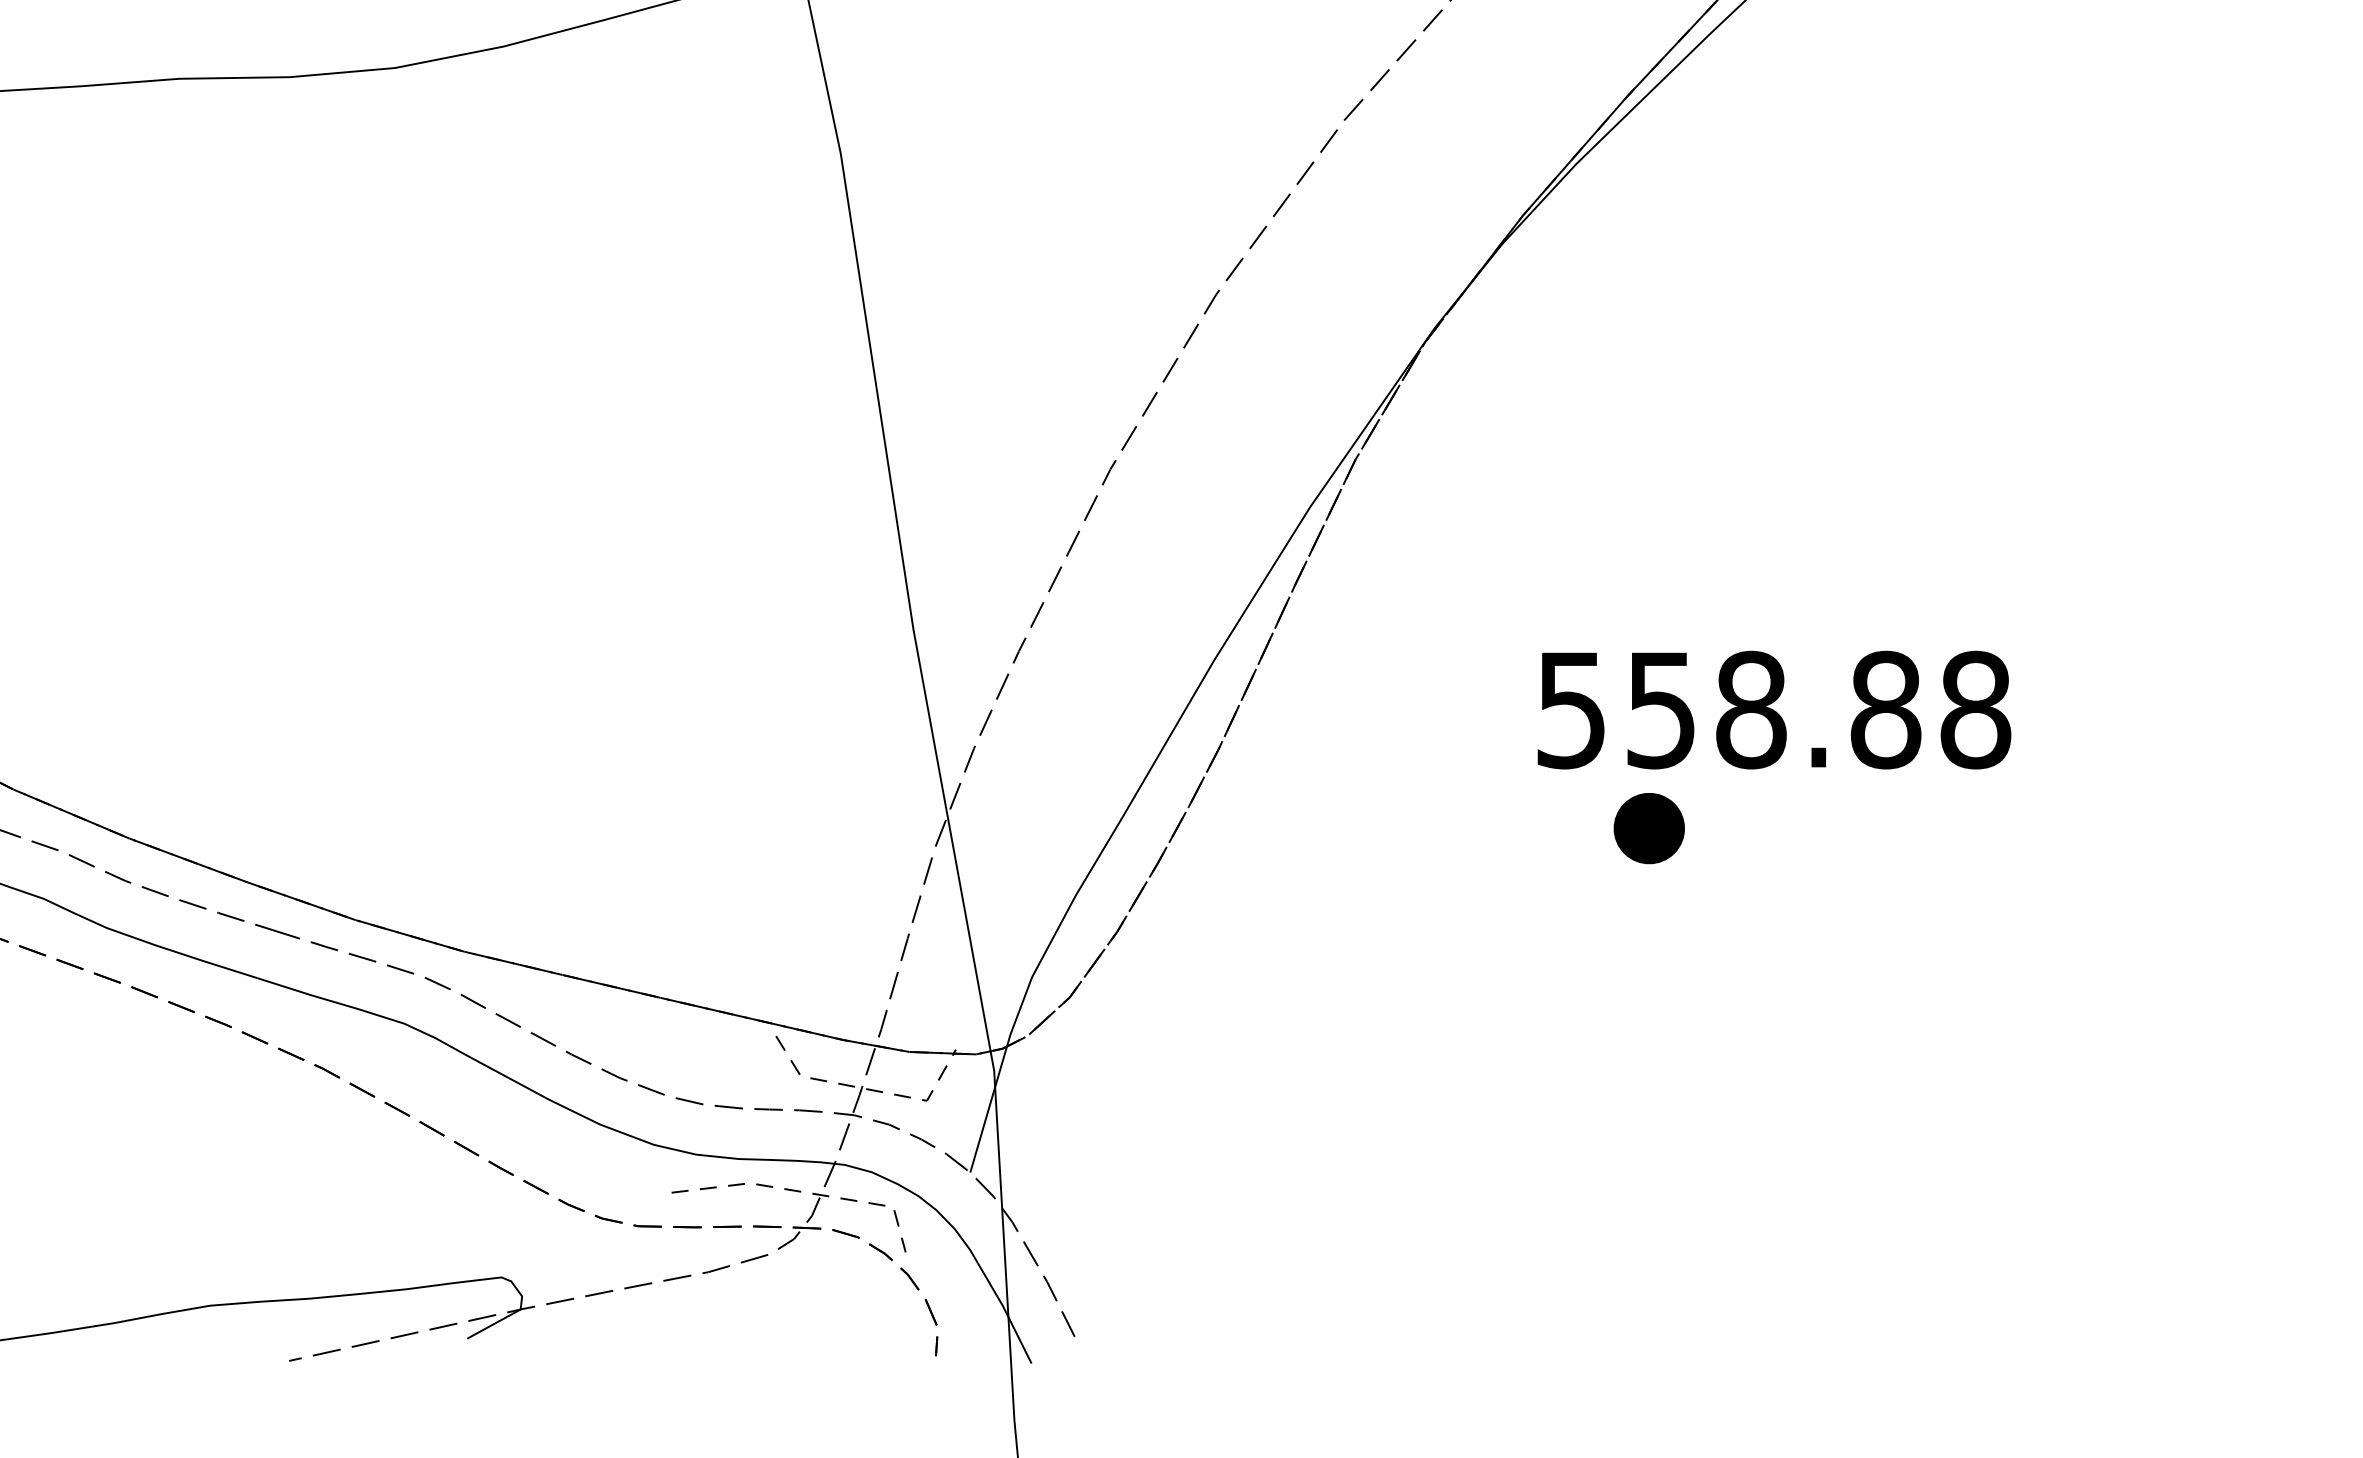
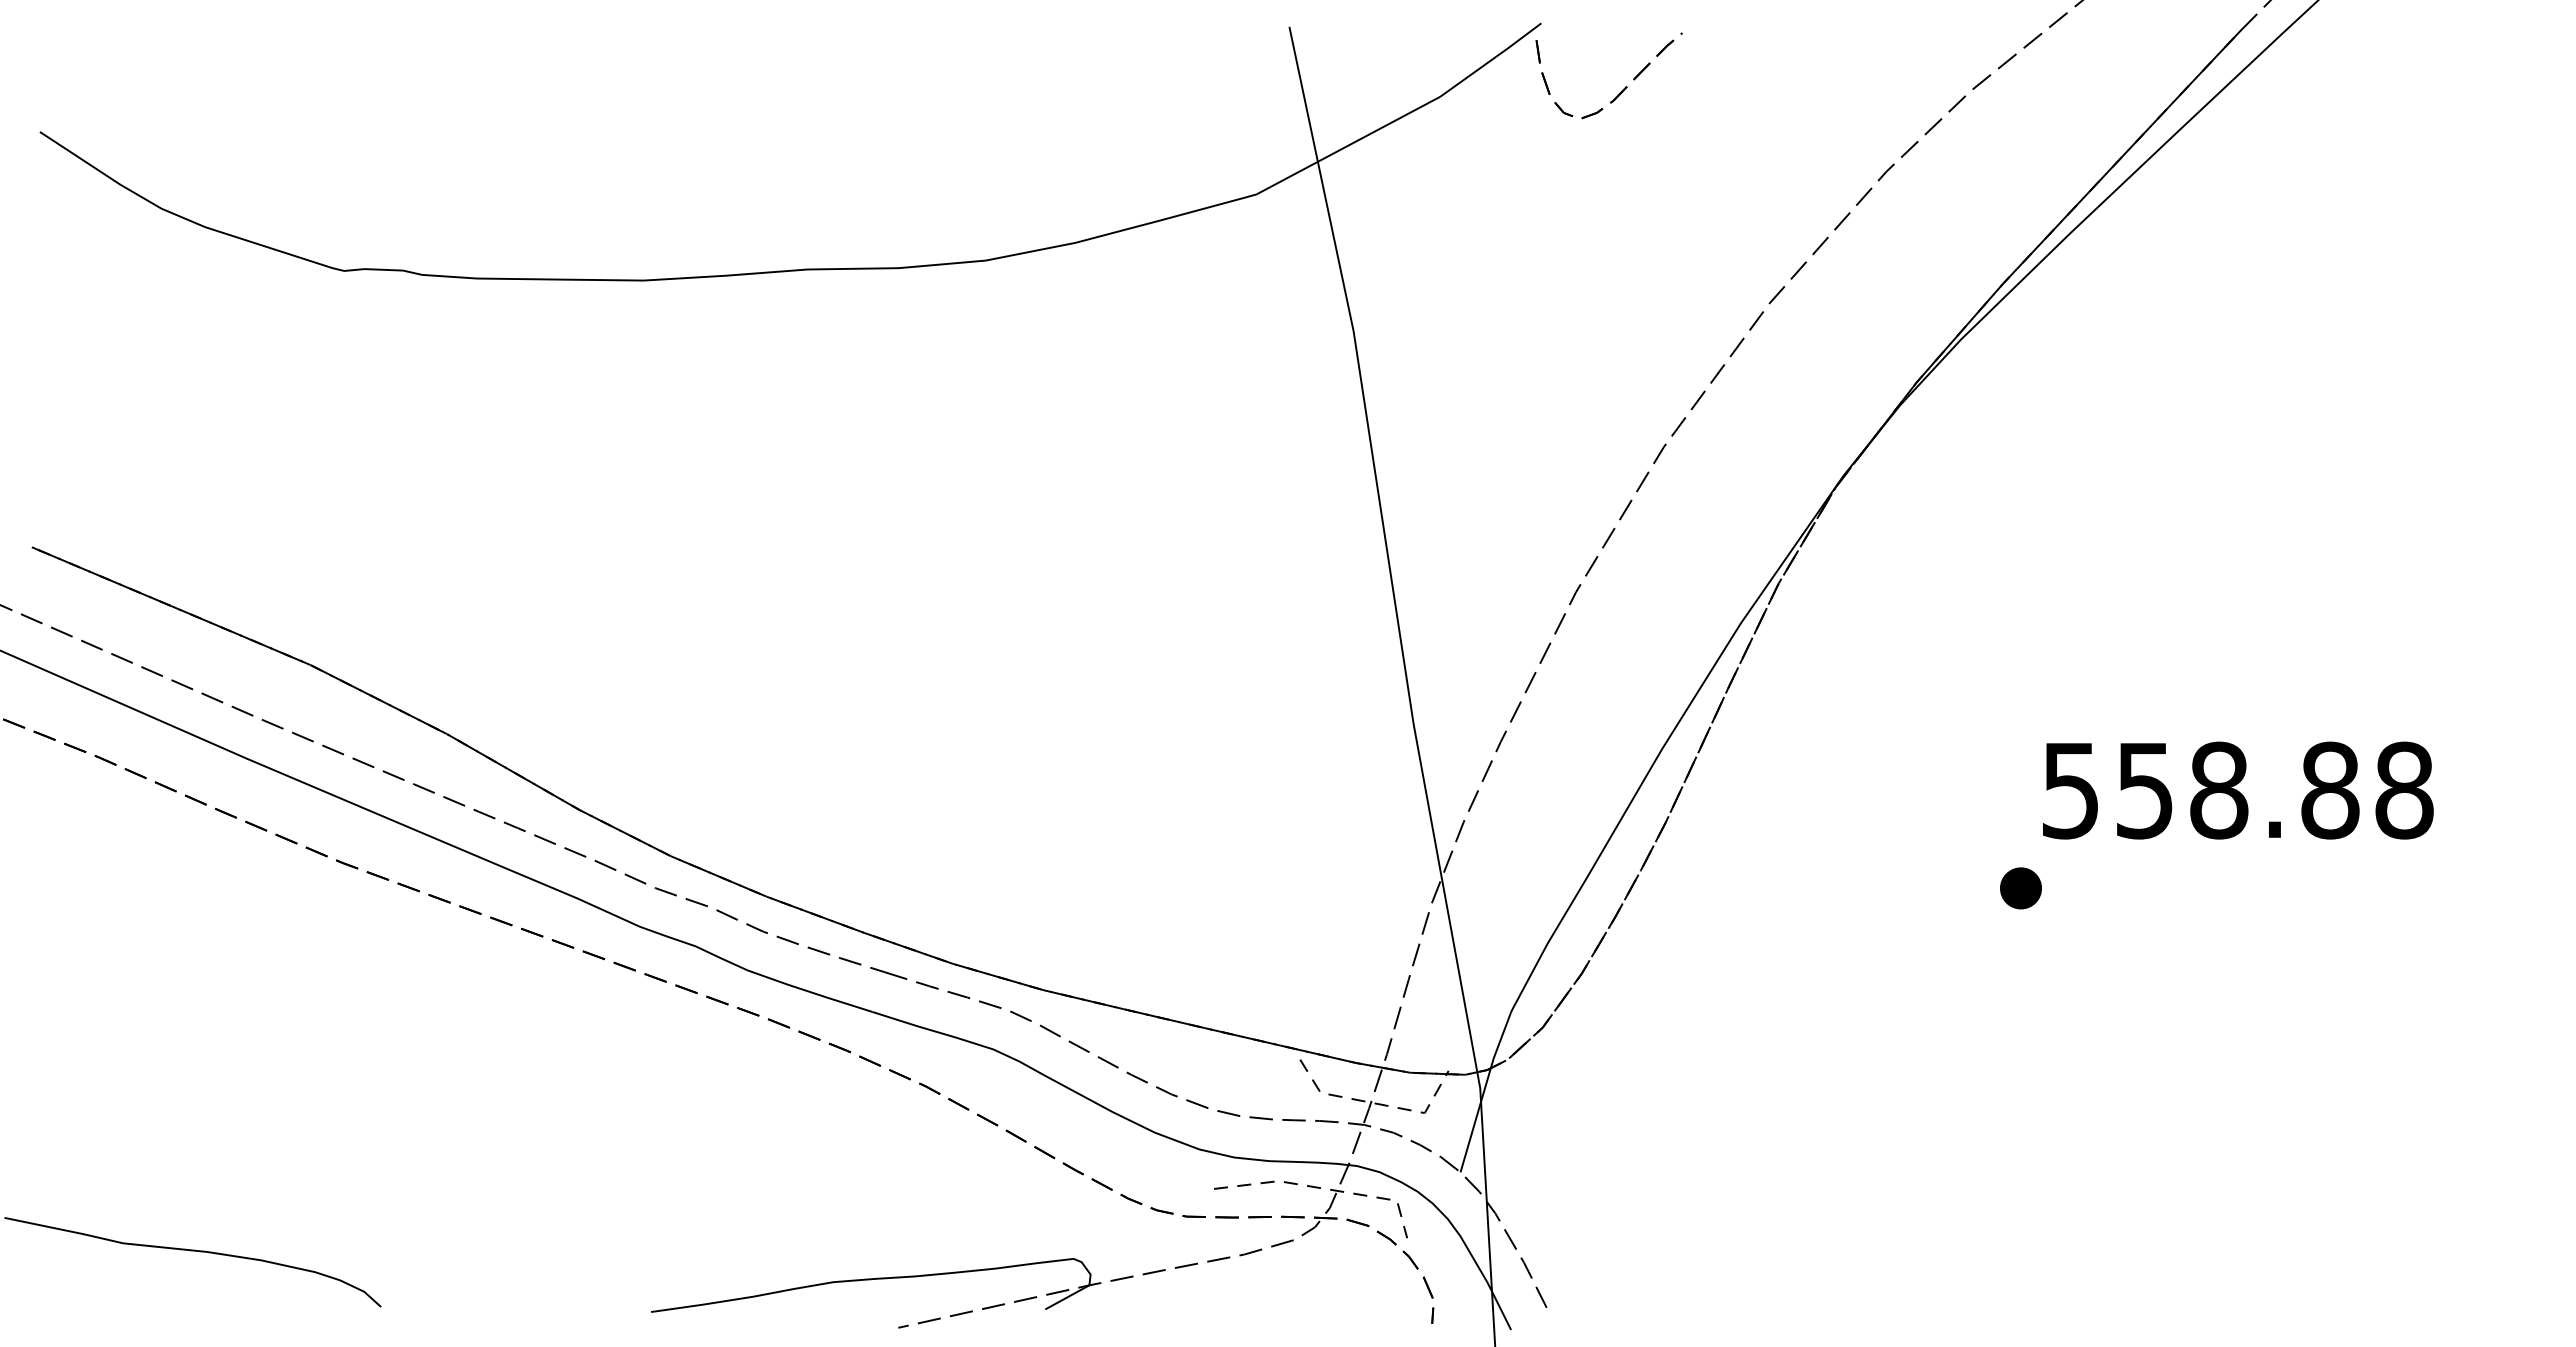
text: (1774, 709) -> (2238, 790), moved
part: (1648, 828) -> (2020, 888), size x0.71

